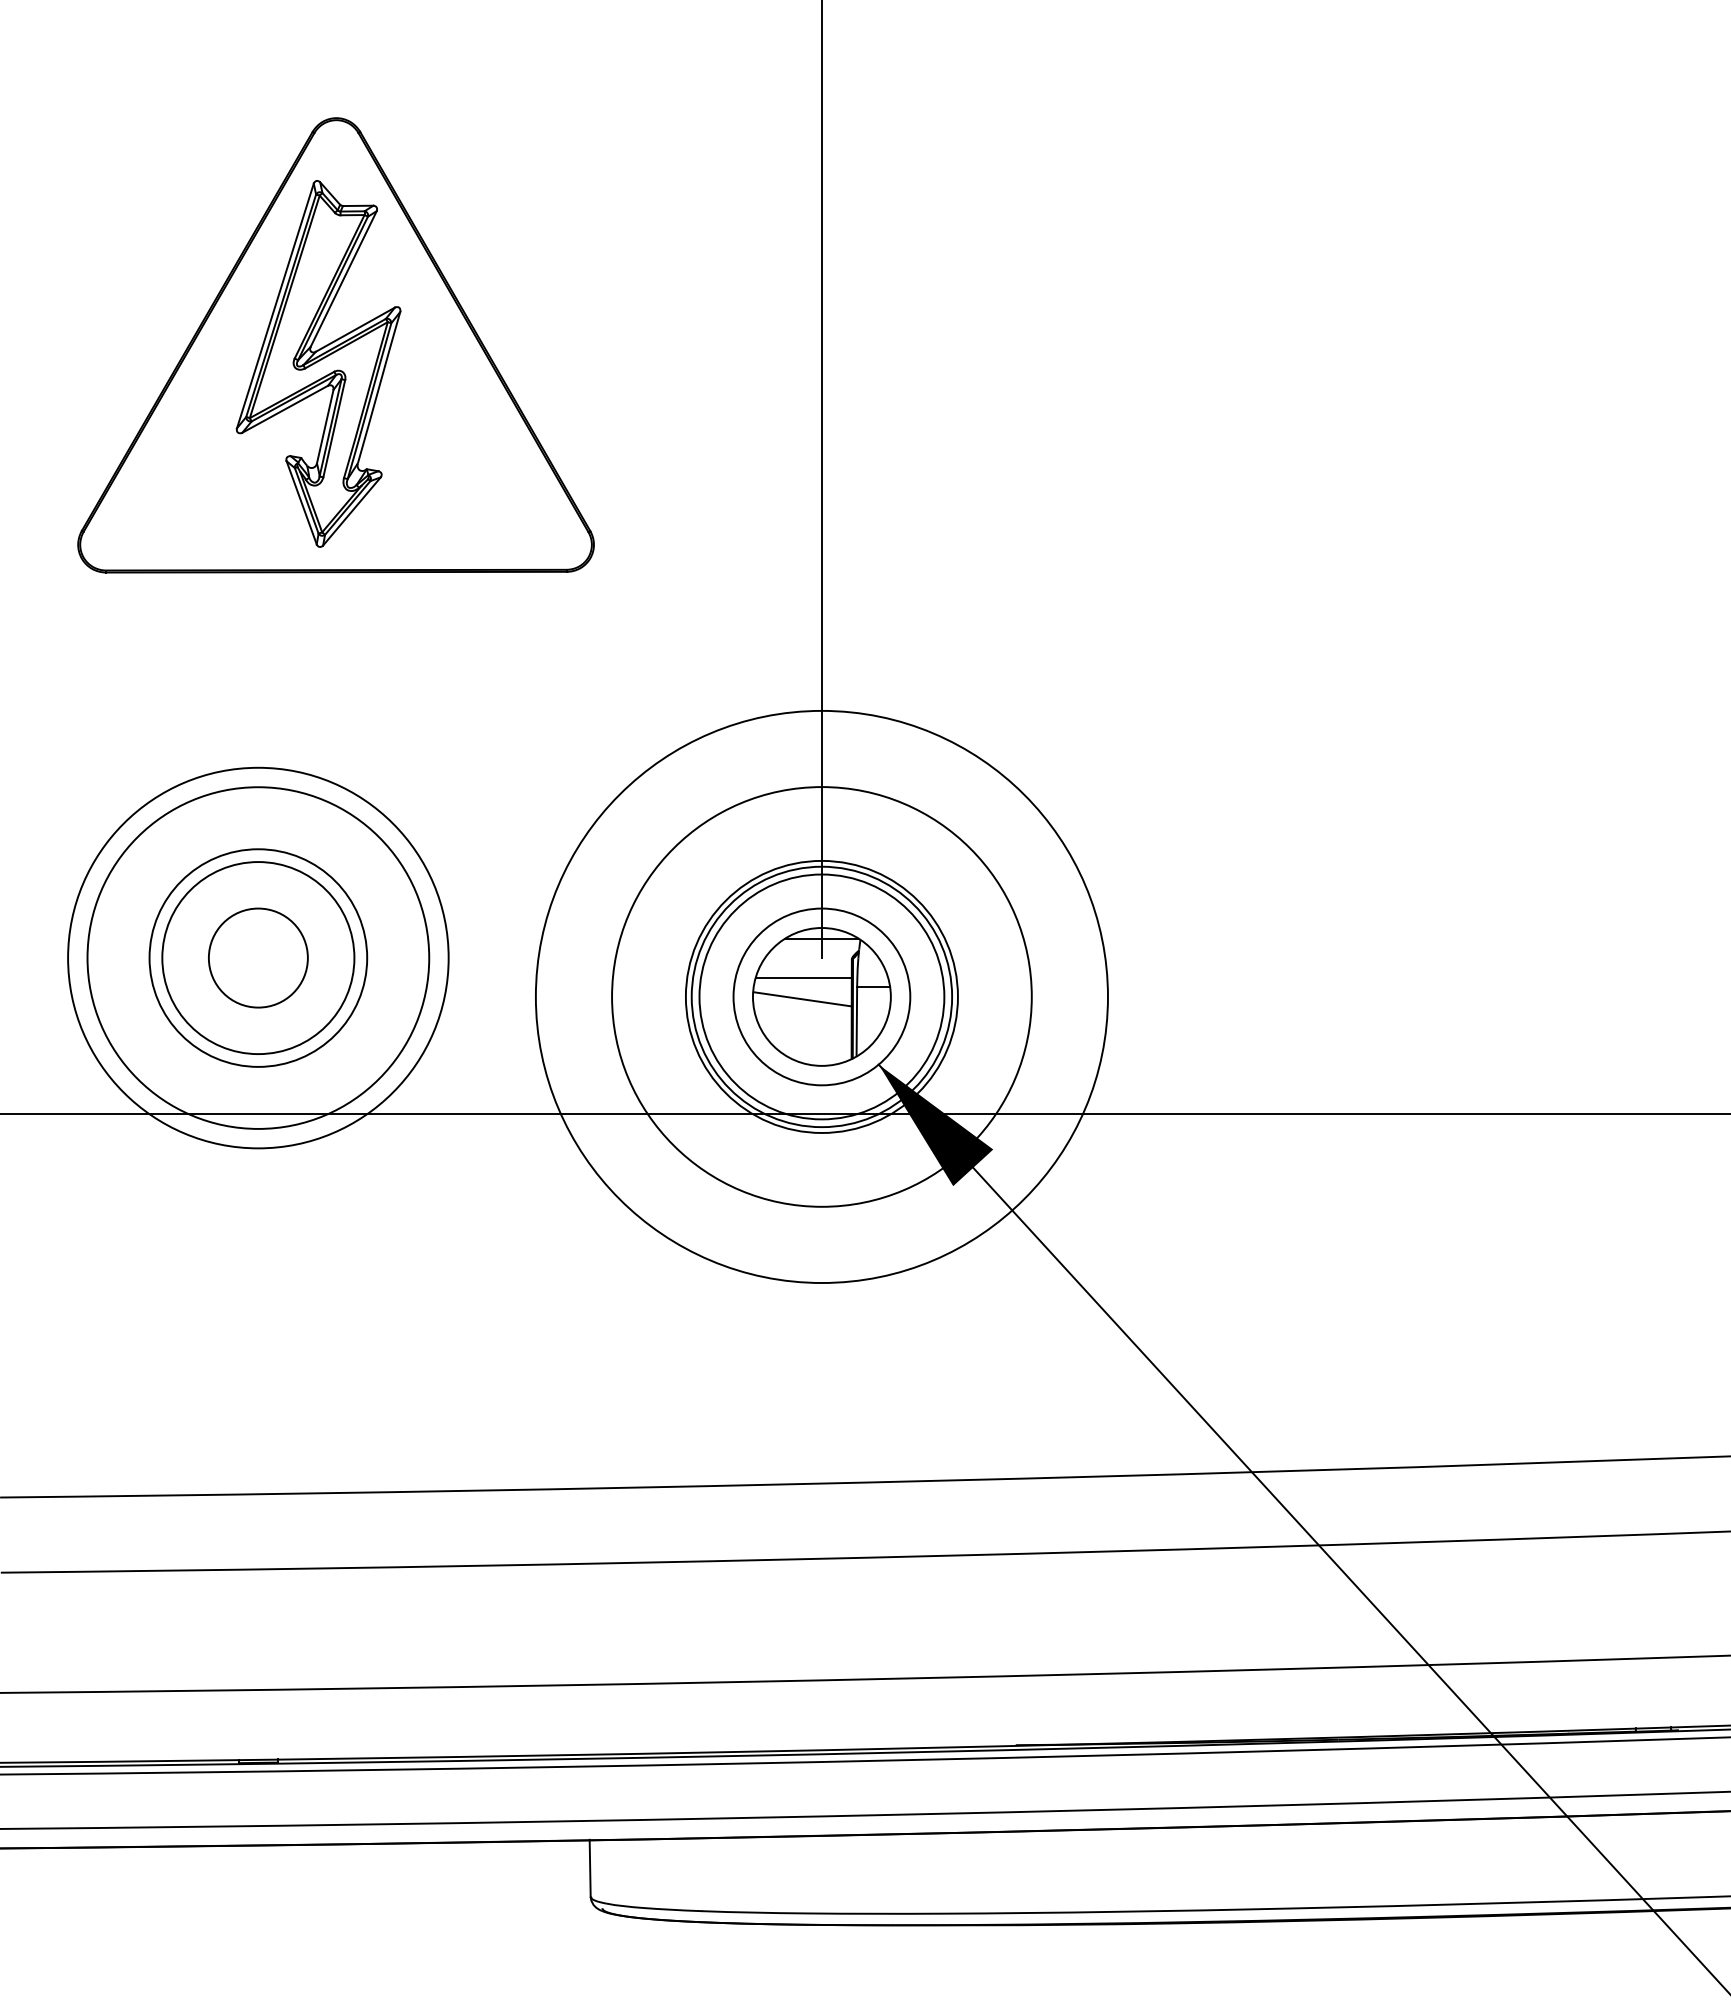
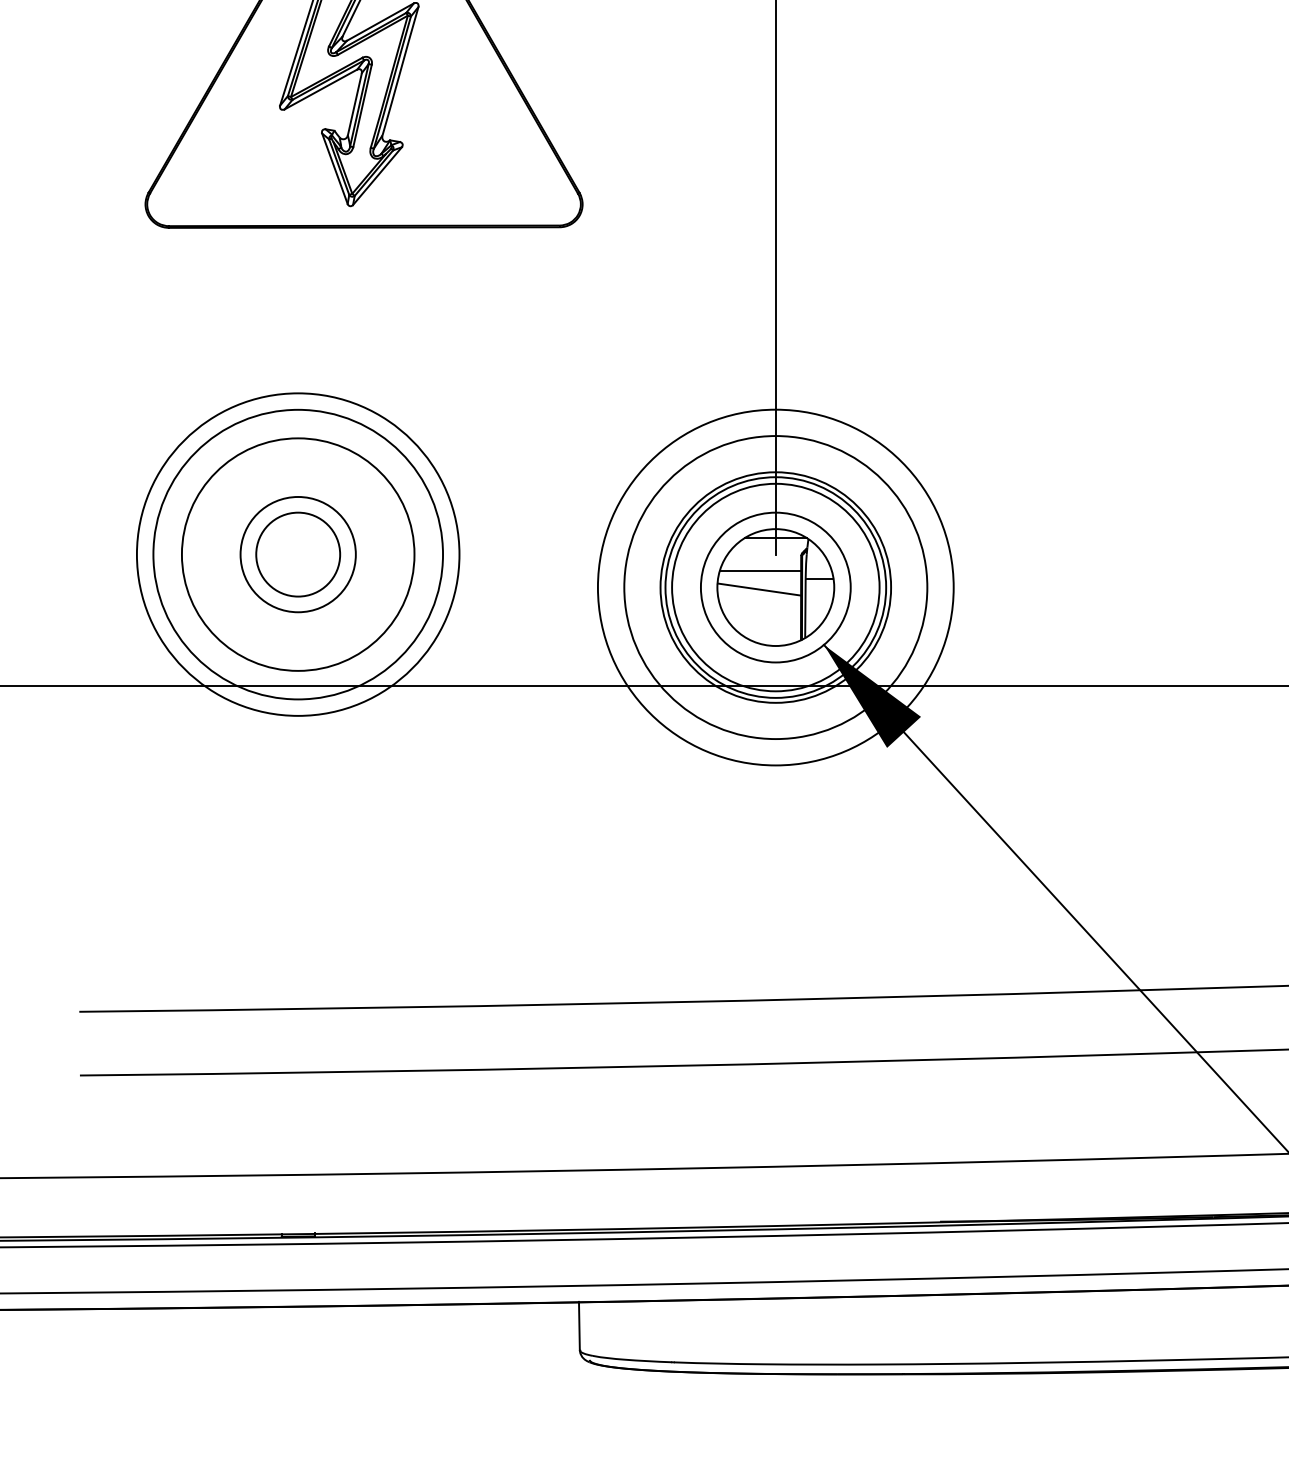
circle: (258, 957) -> (298, 554), size x1.43
circle: (258, 958) -> (298, 554), size x0.62
circle: (821, 996) -> (775, 587), size x0.62

